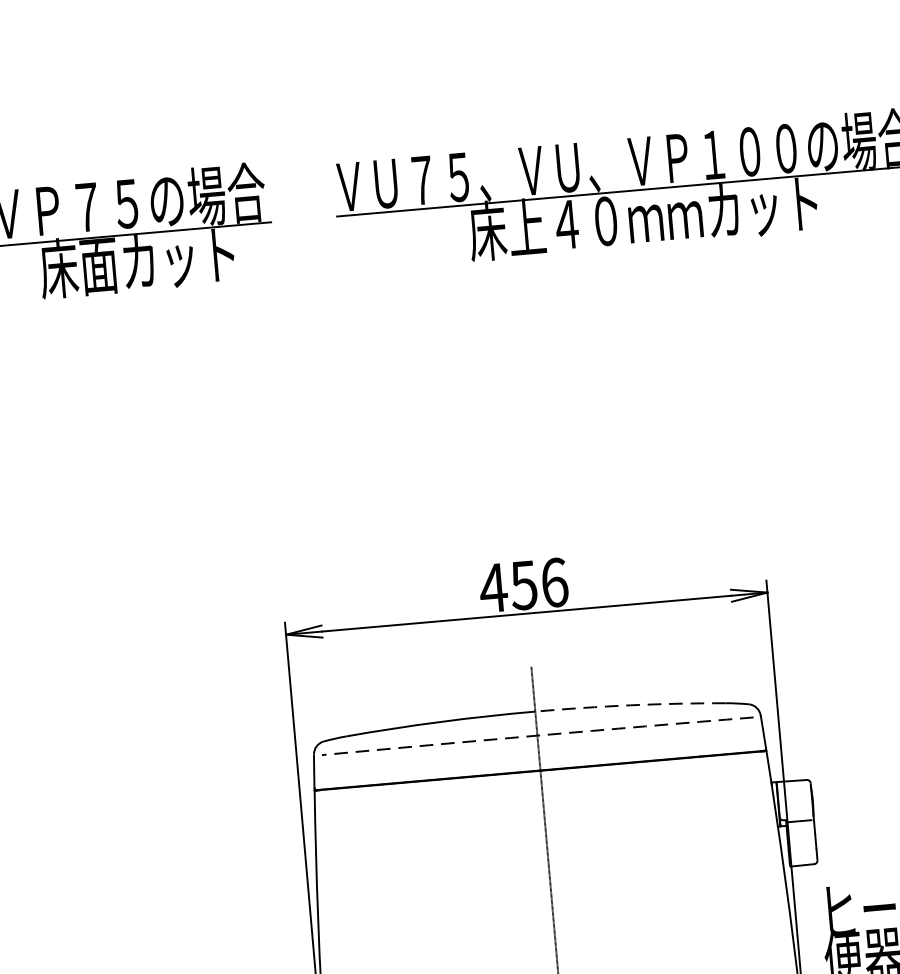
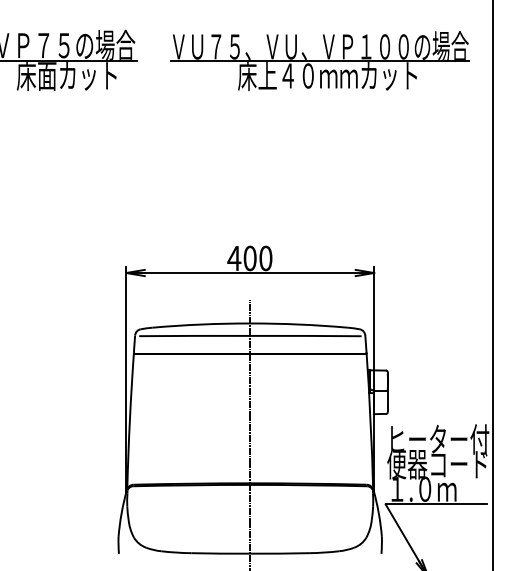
text: (538, 584) -> (257, 258), 456 -> 400
arc: (631, 705) -> (299, 324), dashed -> solid
arc: (537, 734) -> (250, 335), dashed -> solid

